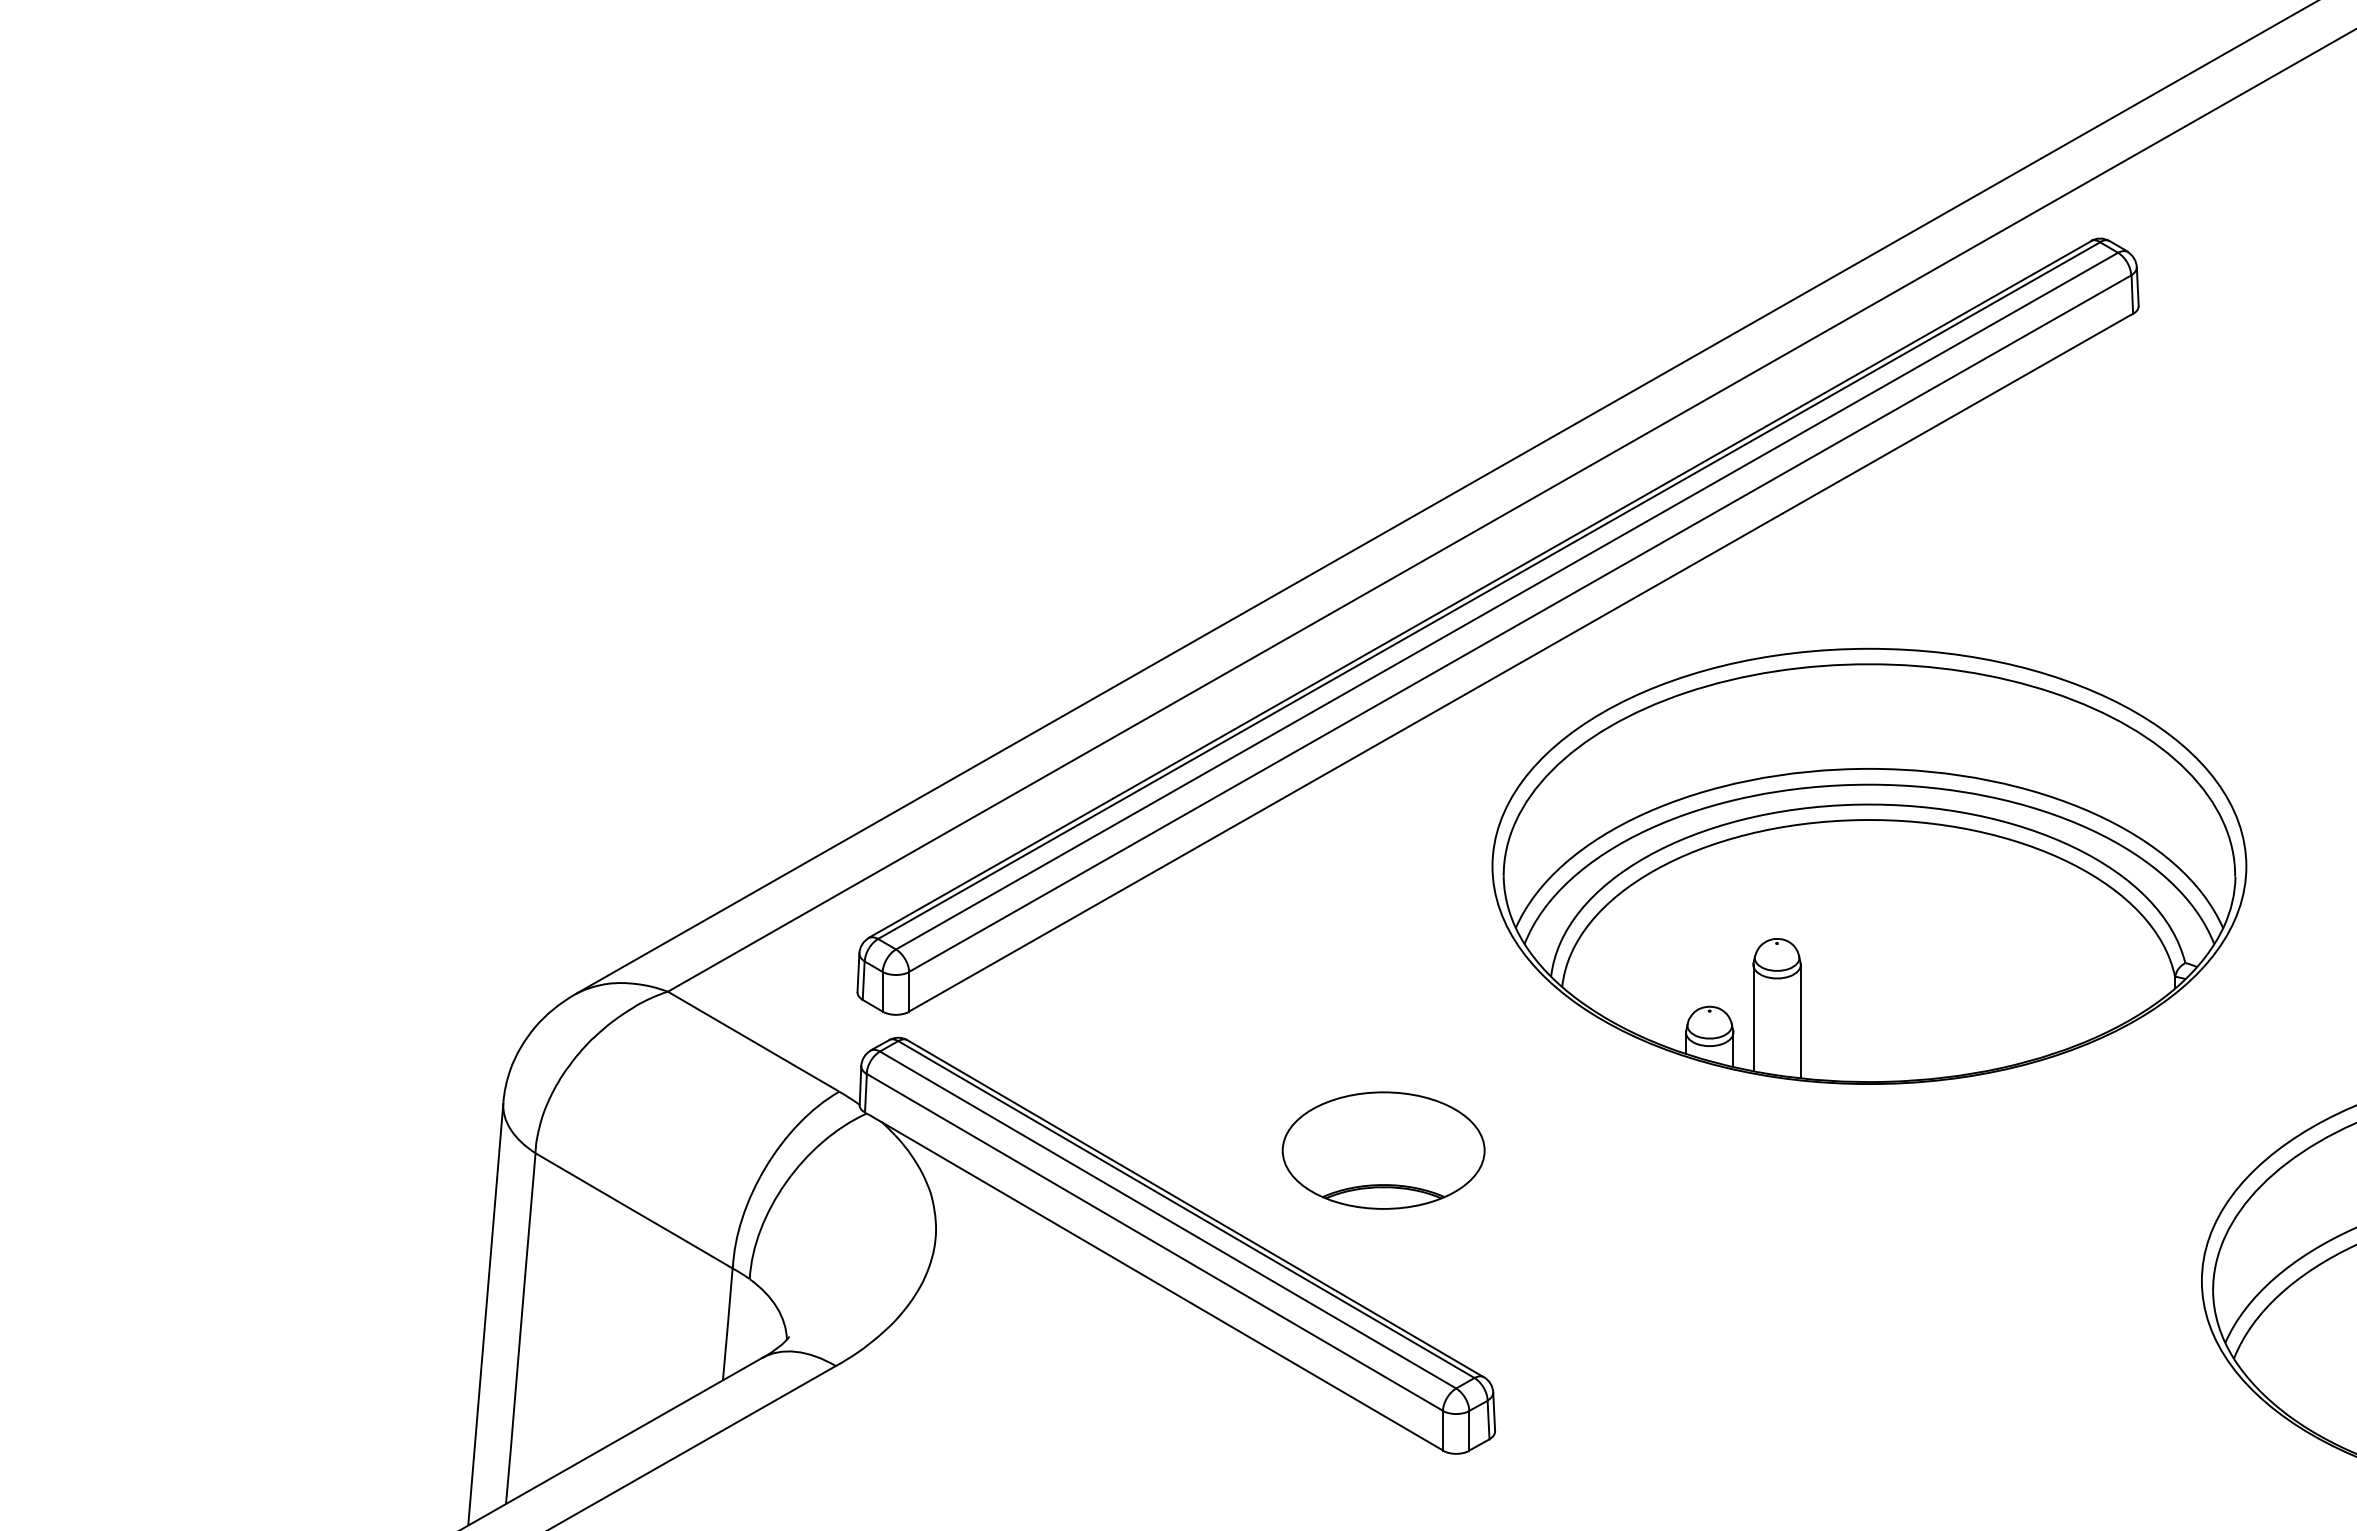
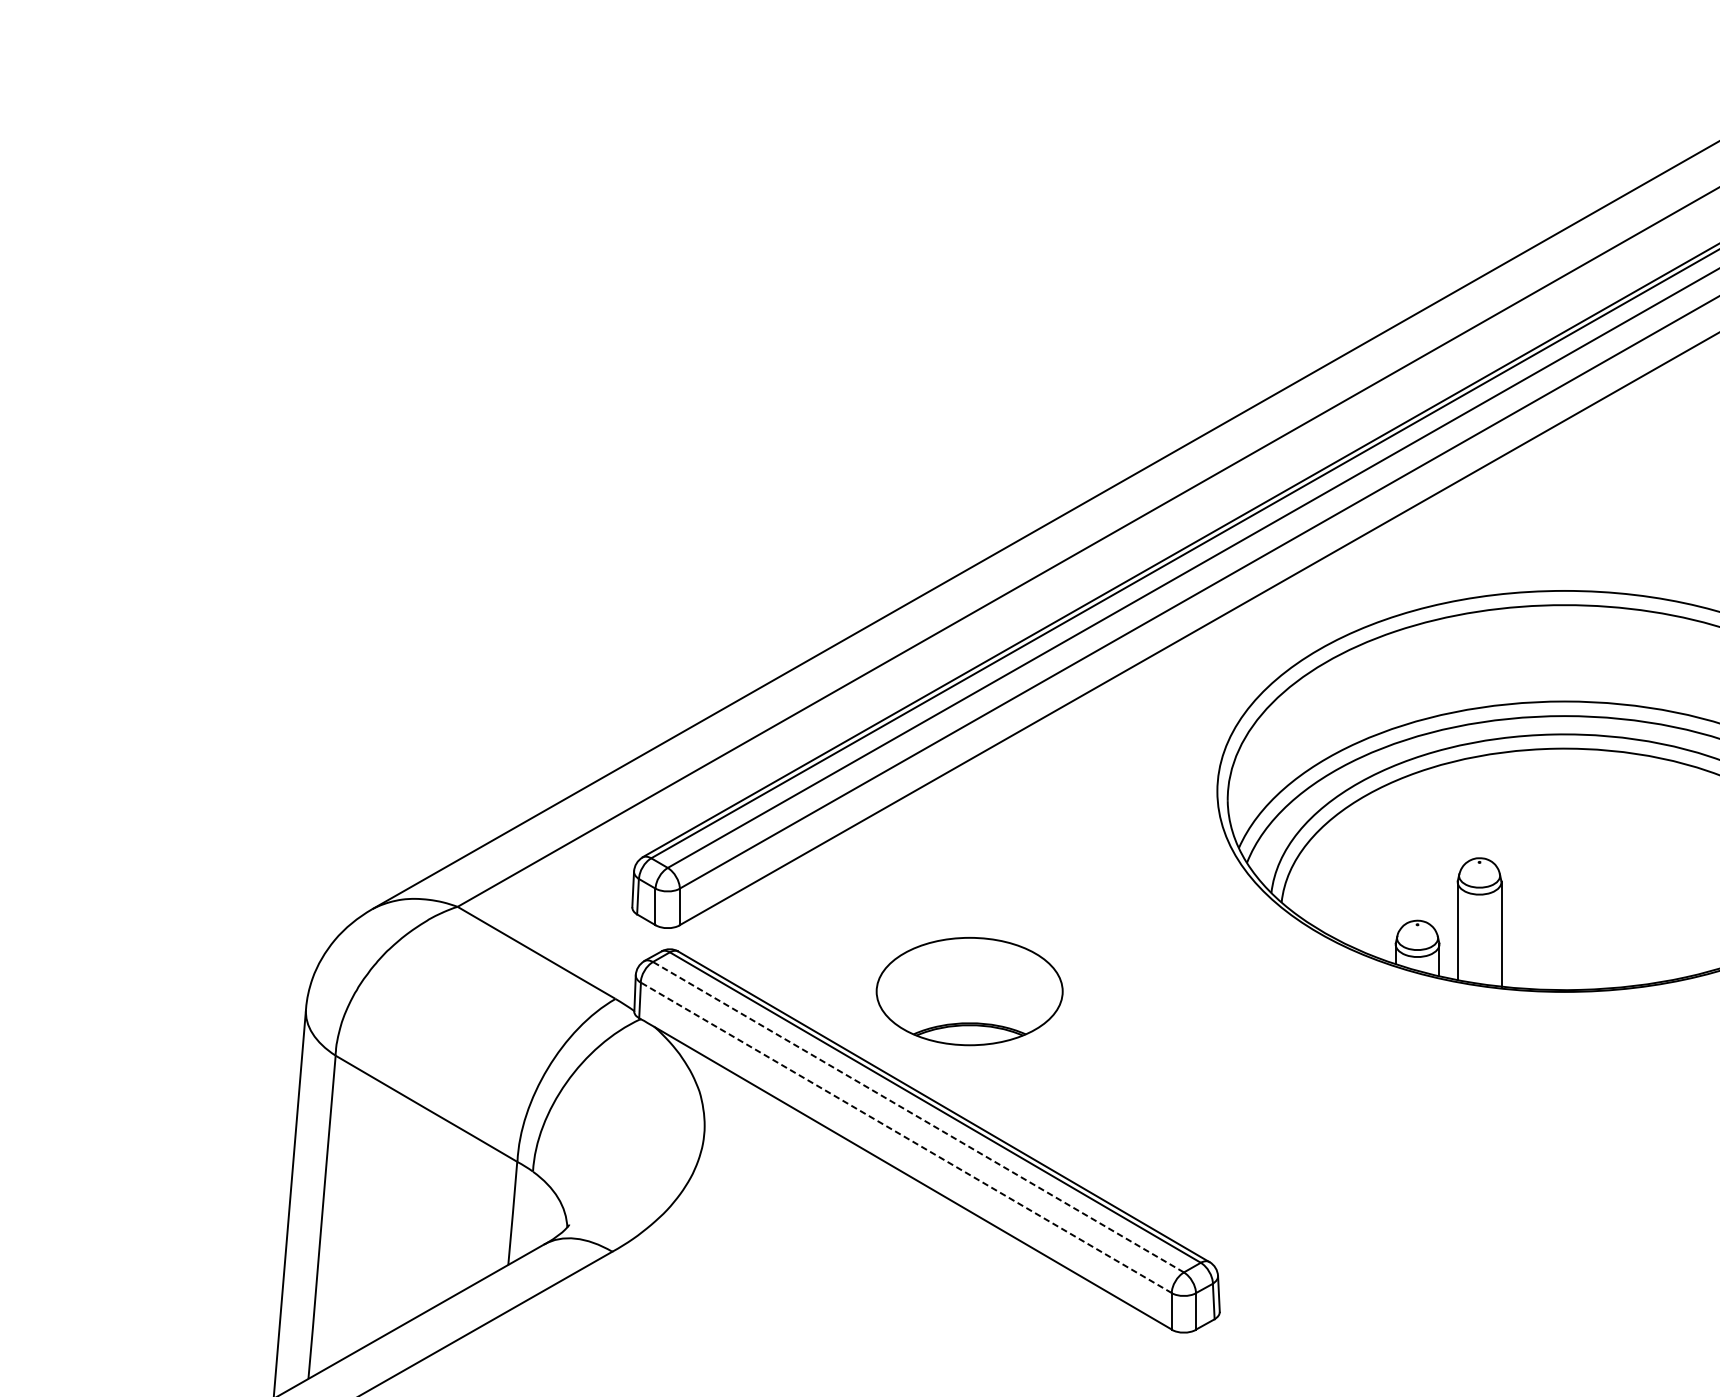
part: (1383, 1150) -> (969, 991), moved
line: (1168, 1220) -> (918, 1117), solid -> dashed
line: (1155, 1242) -> (906, 1137), solid -> dashed

